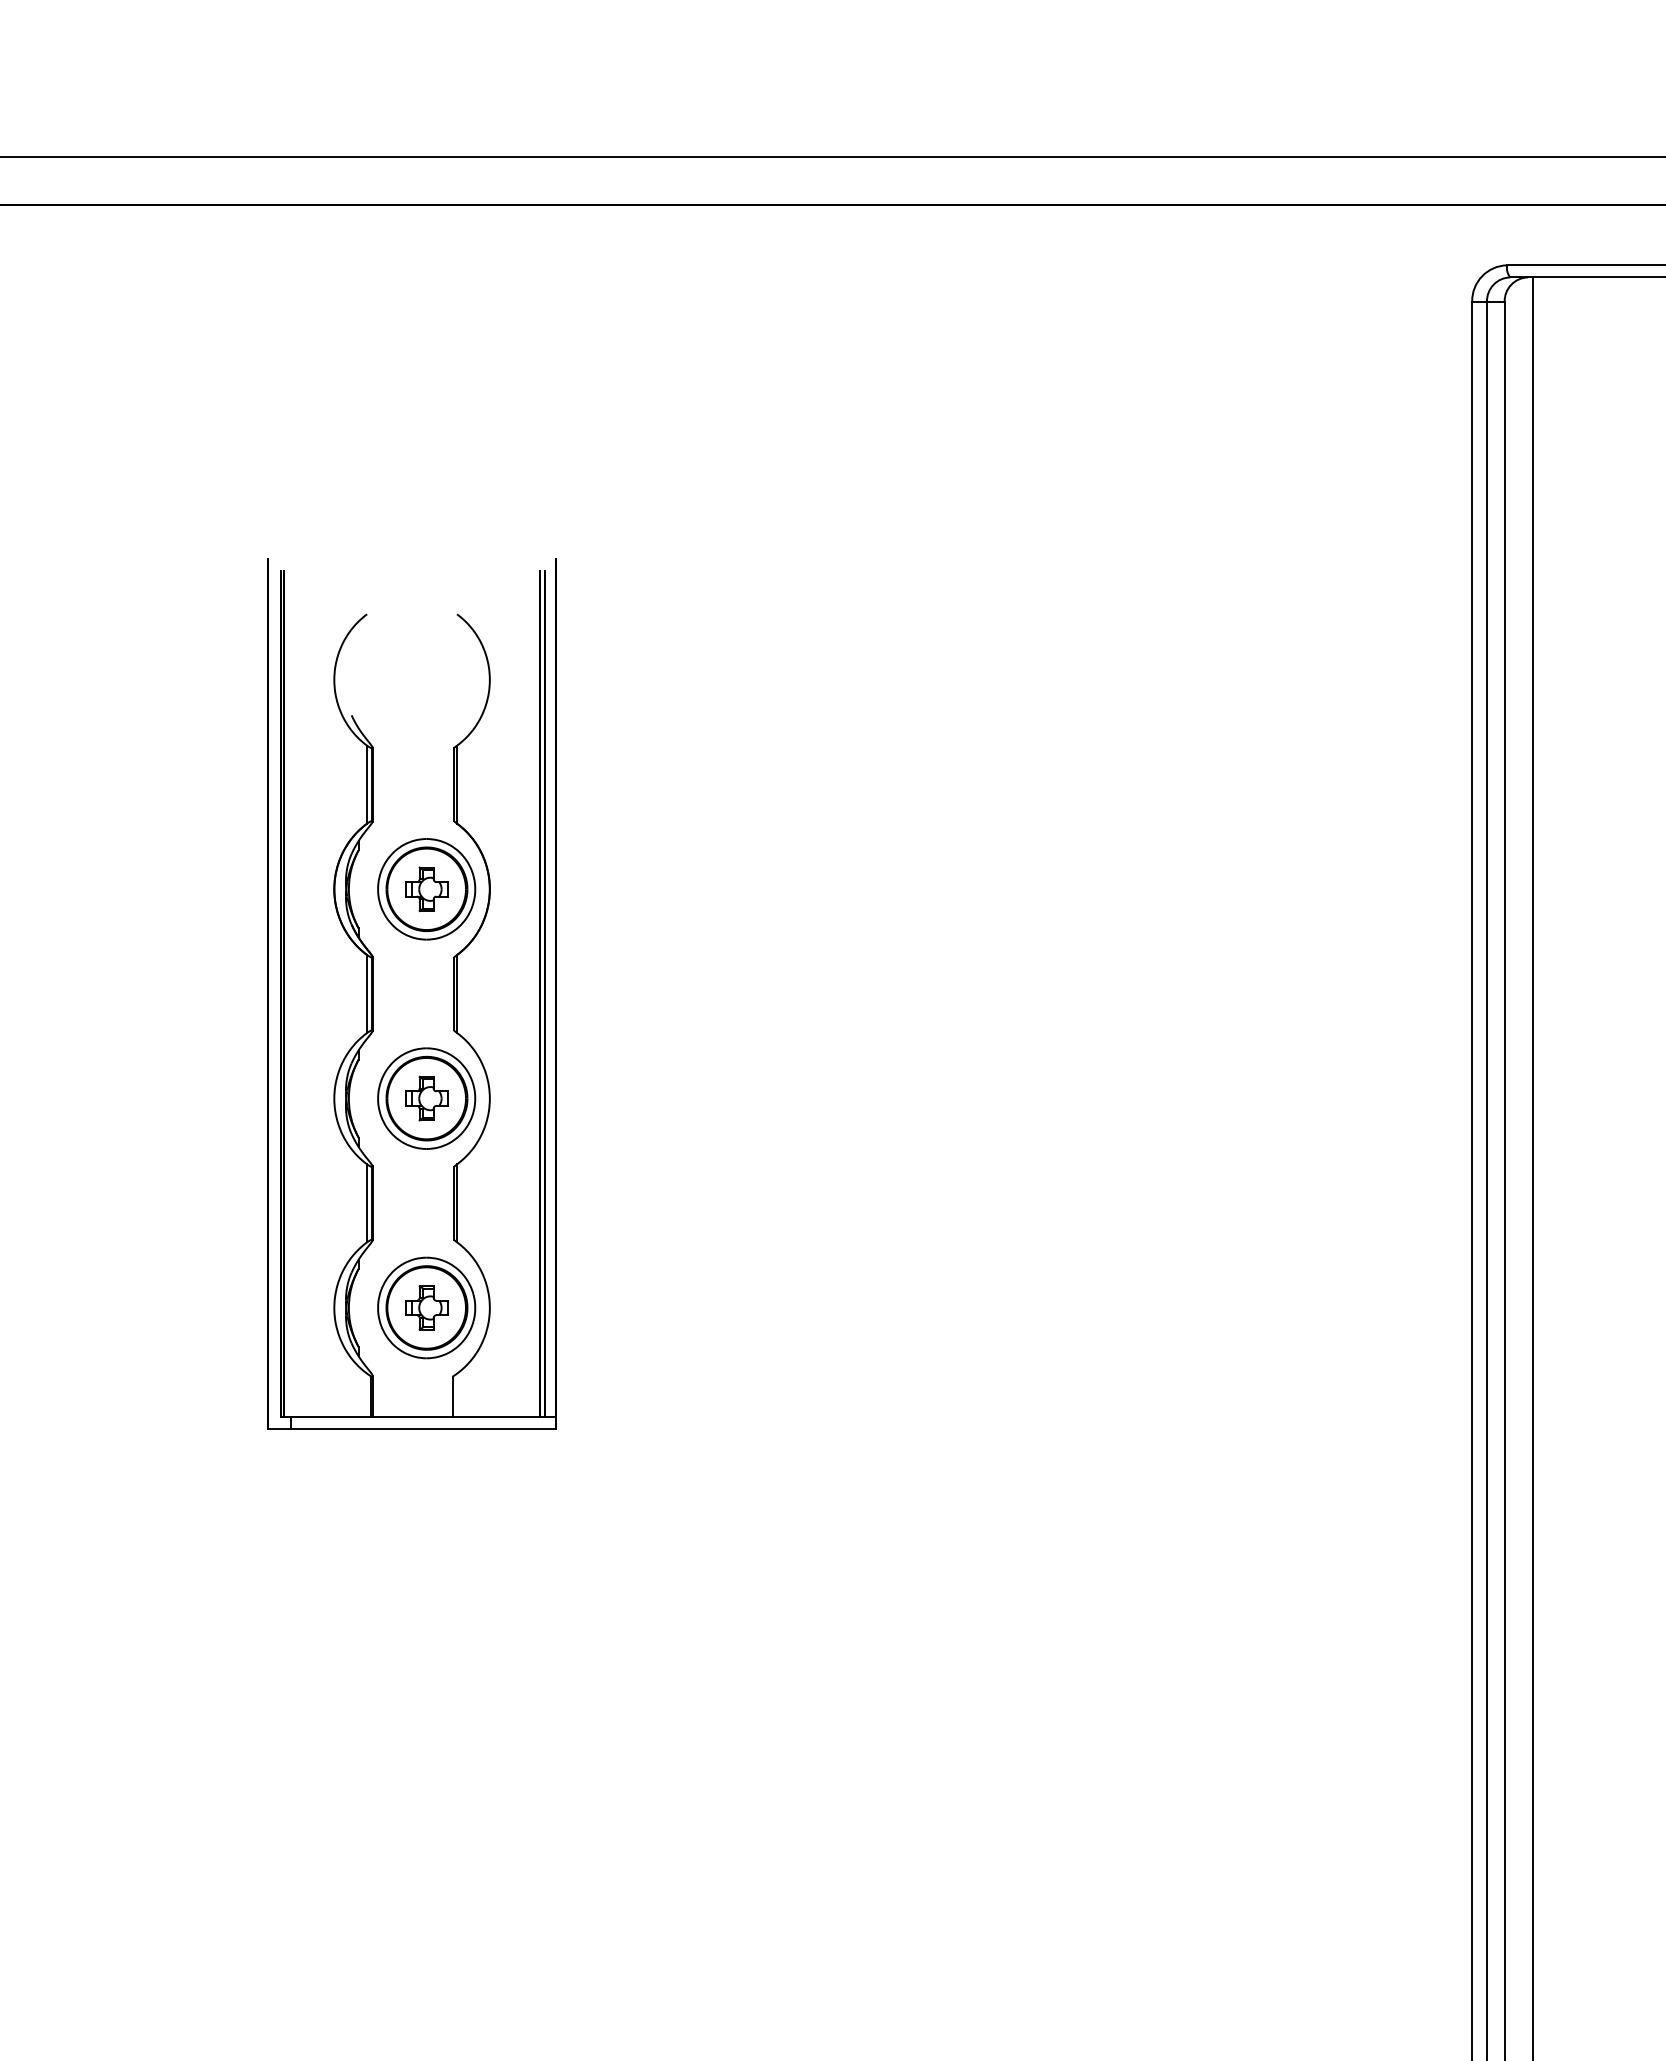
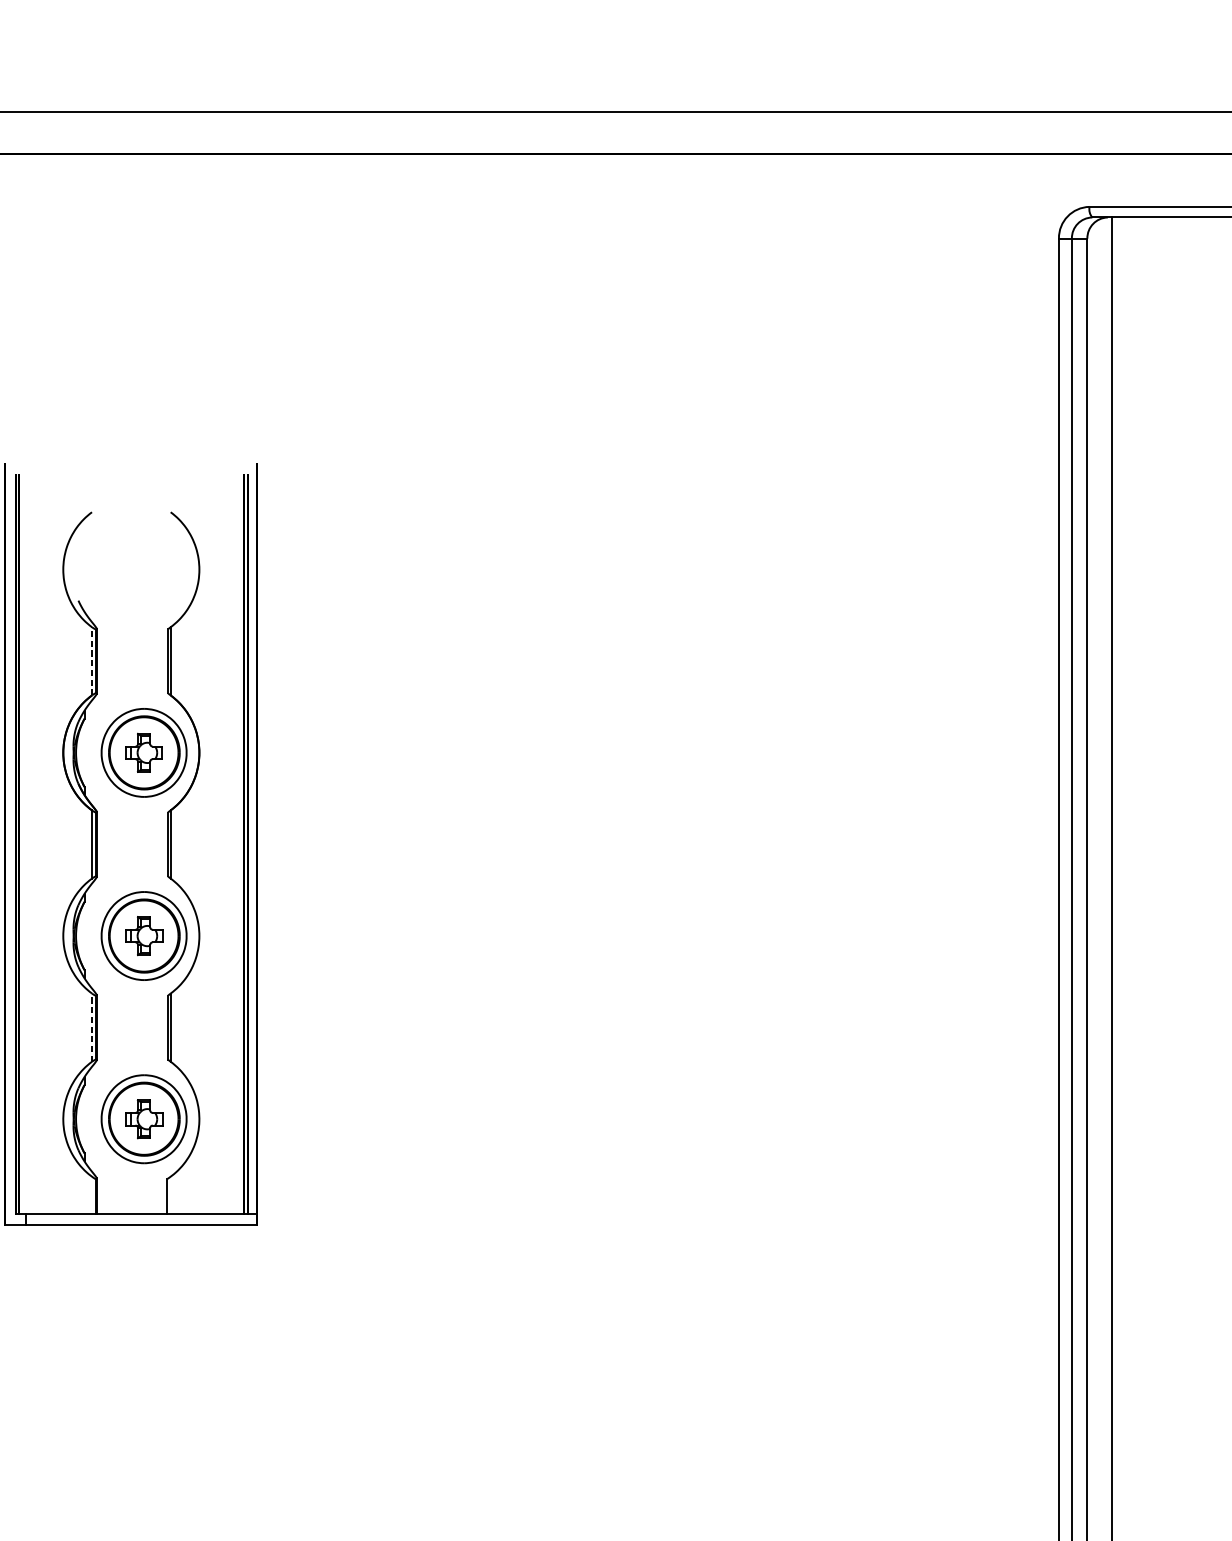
line: (367, 784) -> (92, 661), solid -> dashed
line: (367, 1203) -> (92, 1027), solid -> dashed

